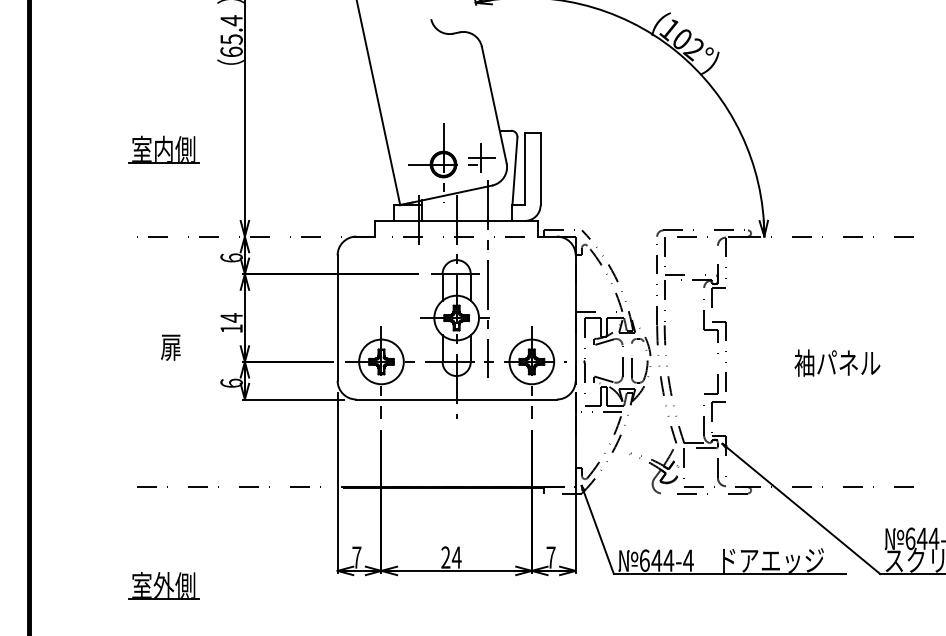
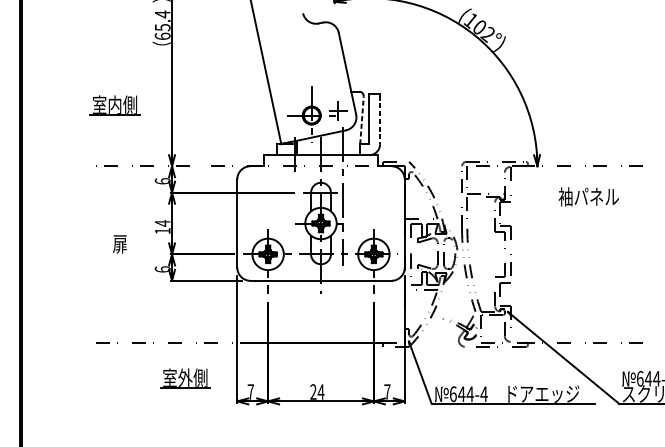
line: (514, 170) -> (361, 119), solid -> dashed
line: (540, 171) -> (379, 120), solid -> dashed
text: (837, 362) -> (588, 196), moved
part: (163, 585) -> (185, 377), moved

